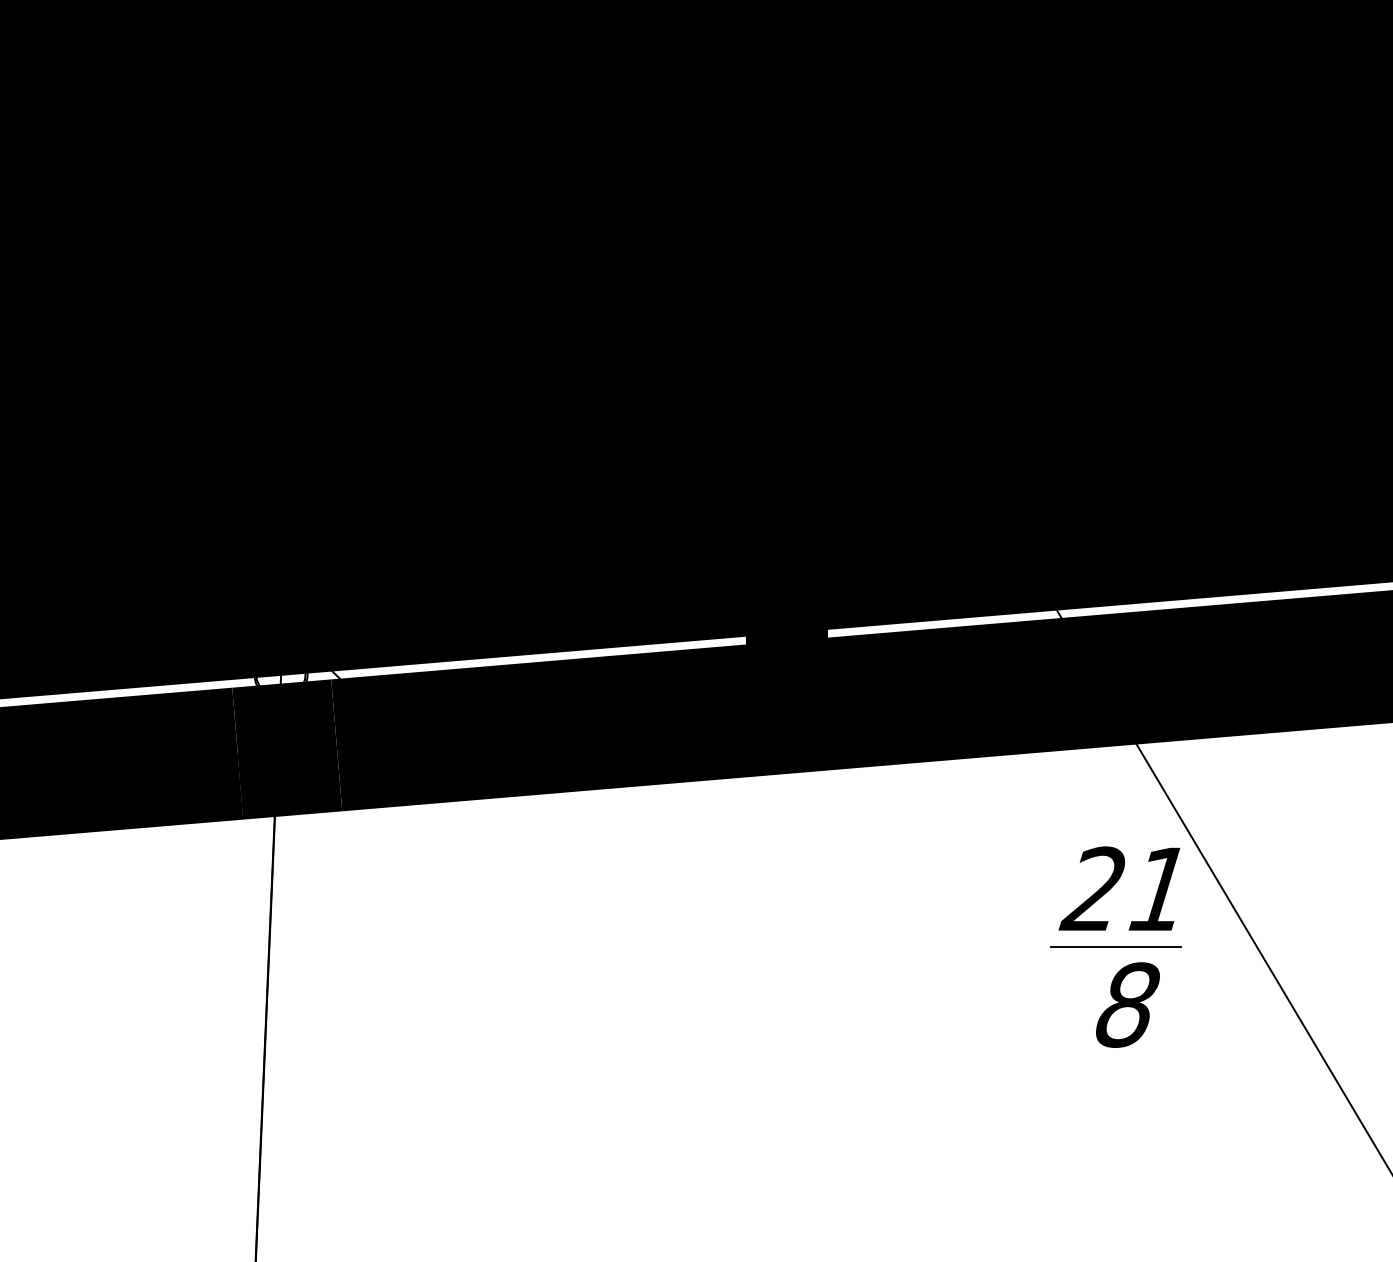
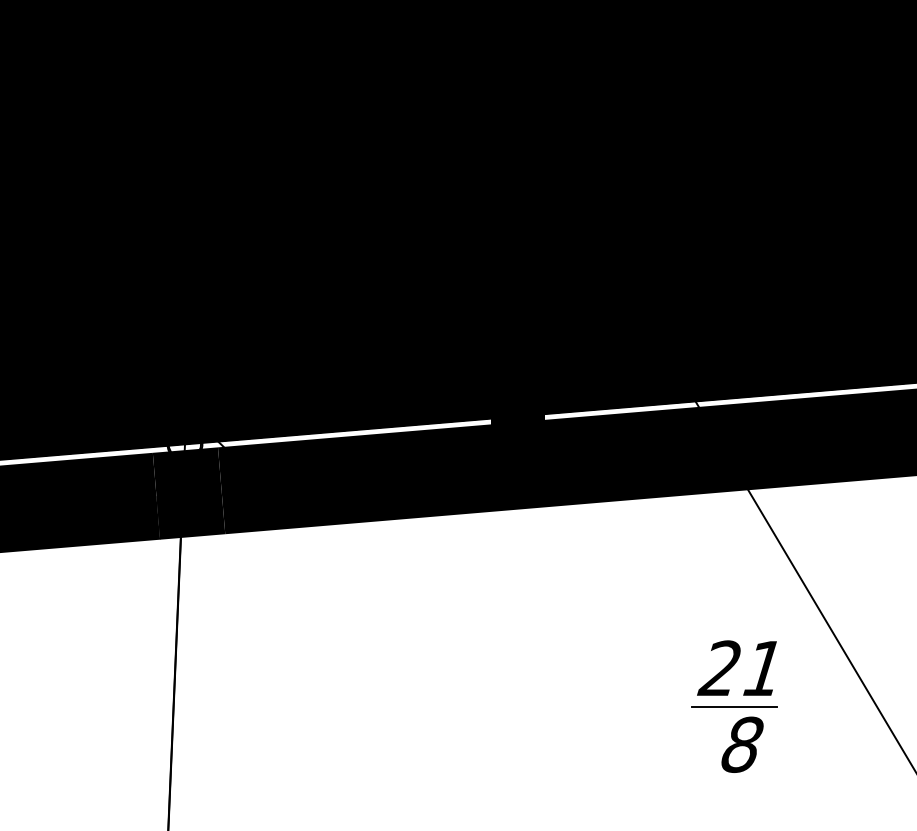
part: (1115, 946) -> (734, 706), moved

